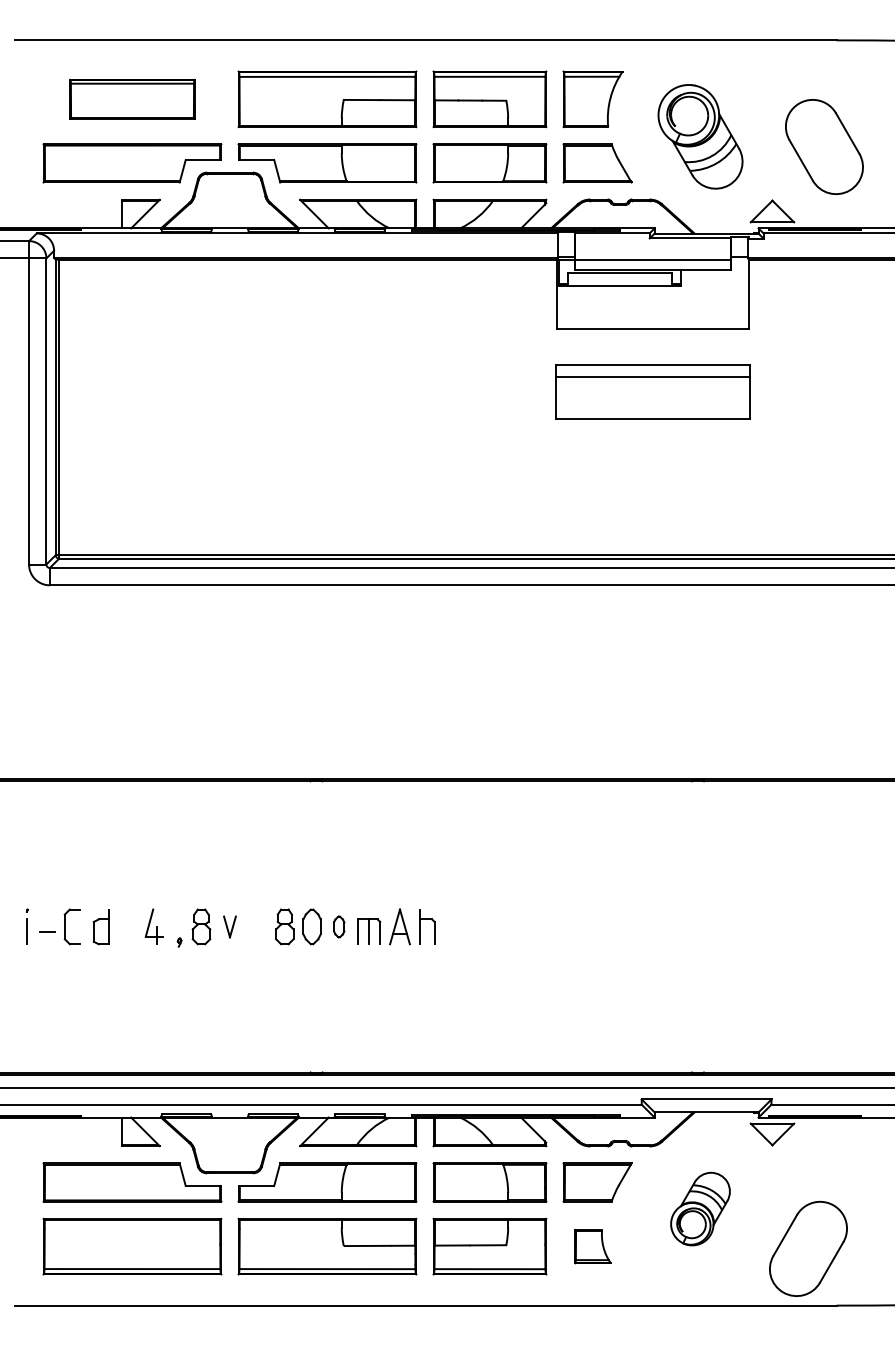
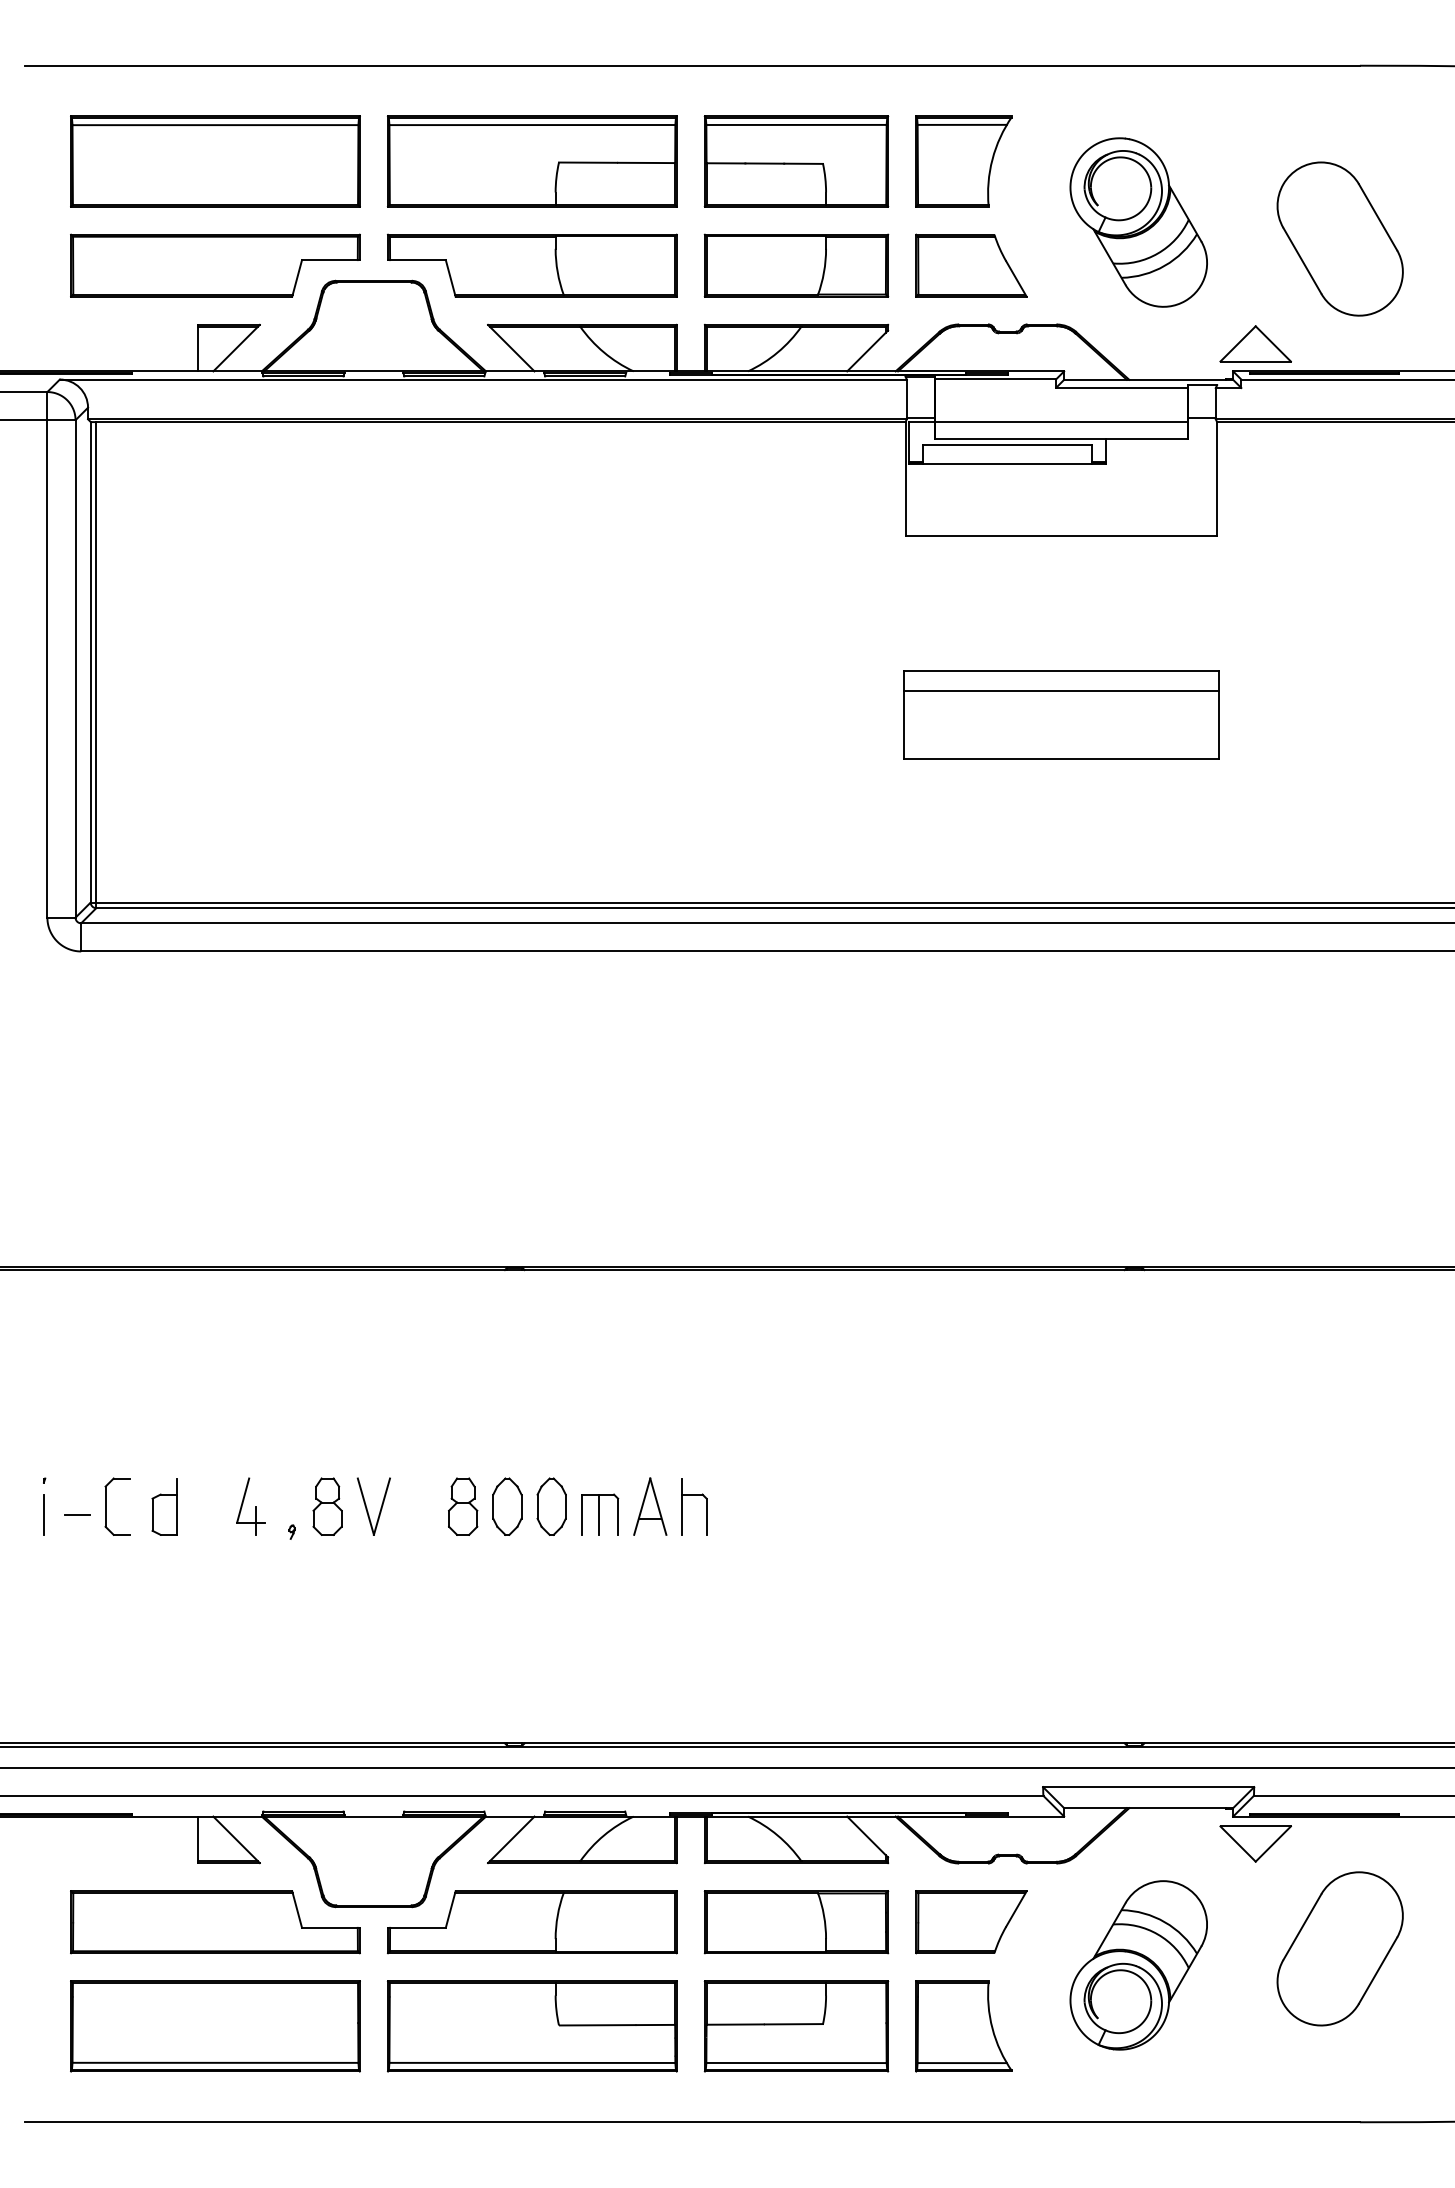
part: (132, 99) -> (215, 161), size x1.43
part: (652, 391) -> (1060, 714), moved
part: (229, 926) -> (373, 1506), size x1.67
part: (338, 926) -> (550, 1506), size x1.67
part: (700, 1208) -> (1138, 1964), size x1.43
part: (592, 1246) -> (963, 2026), size x1.67
part: (808, 1248) -> (1340, 1948), moved

